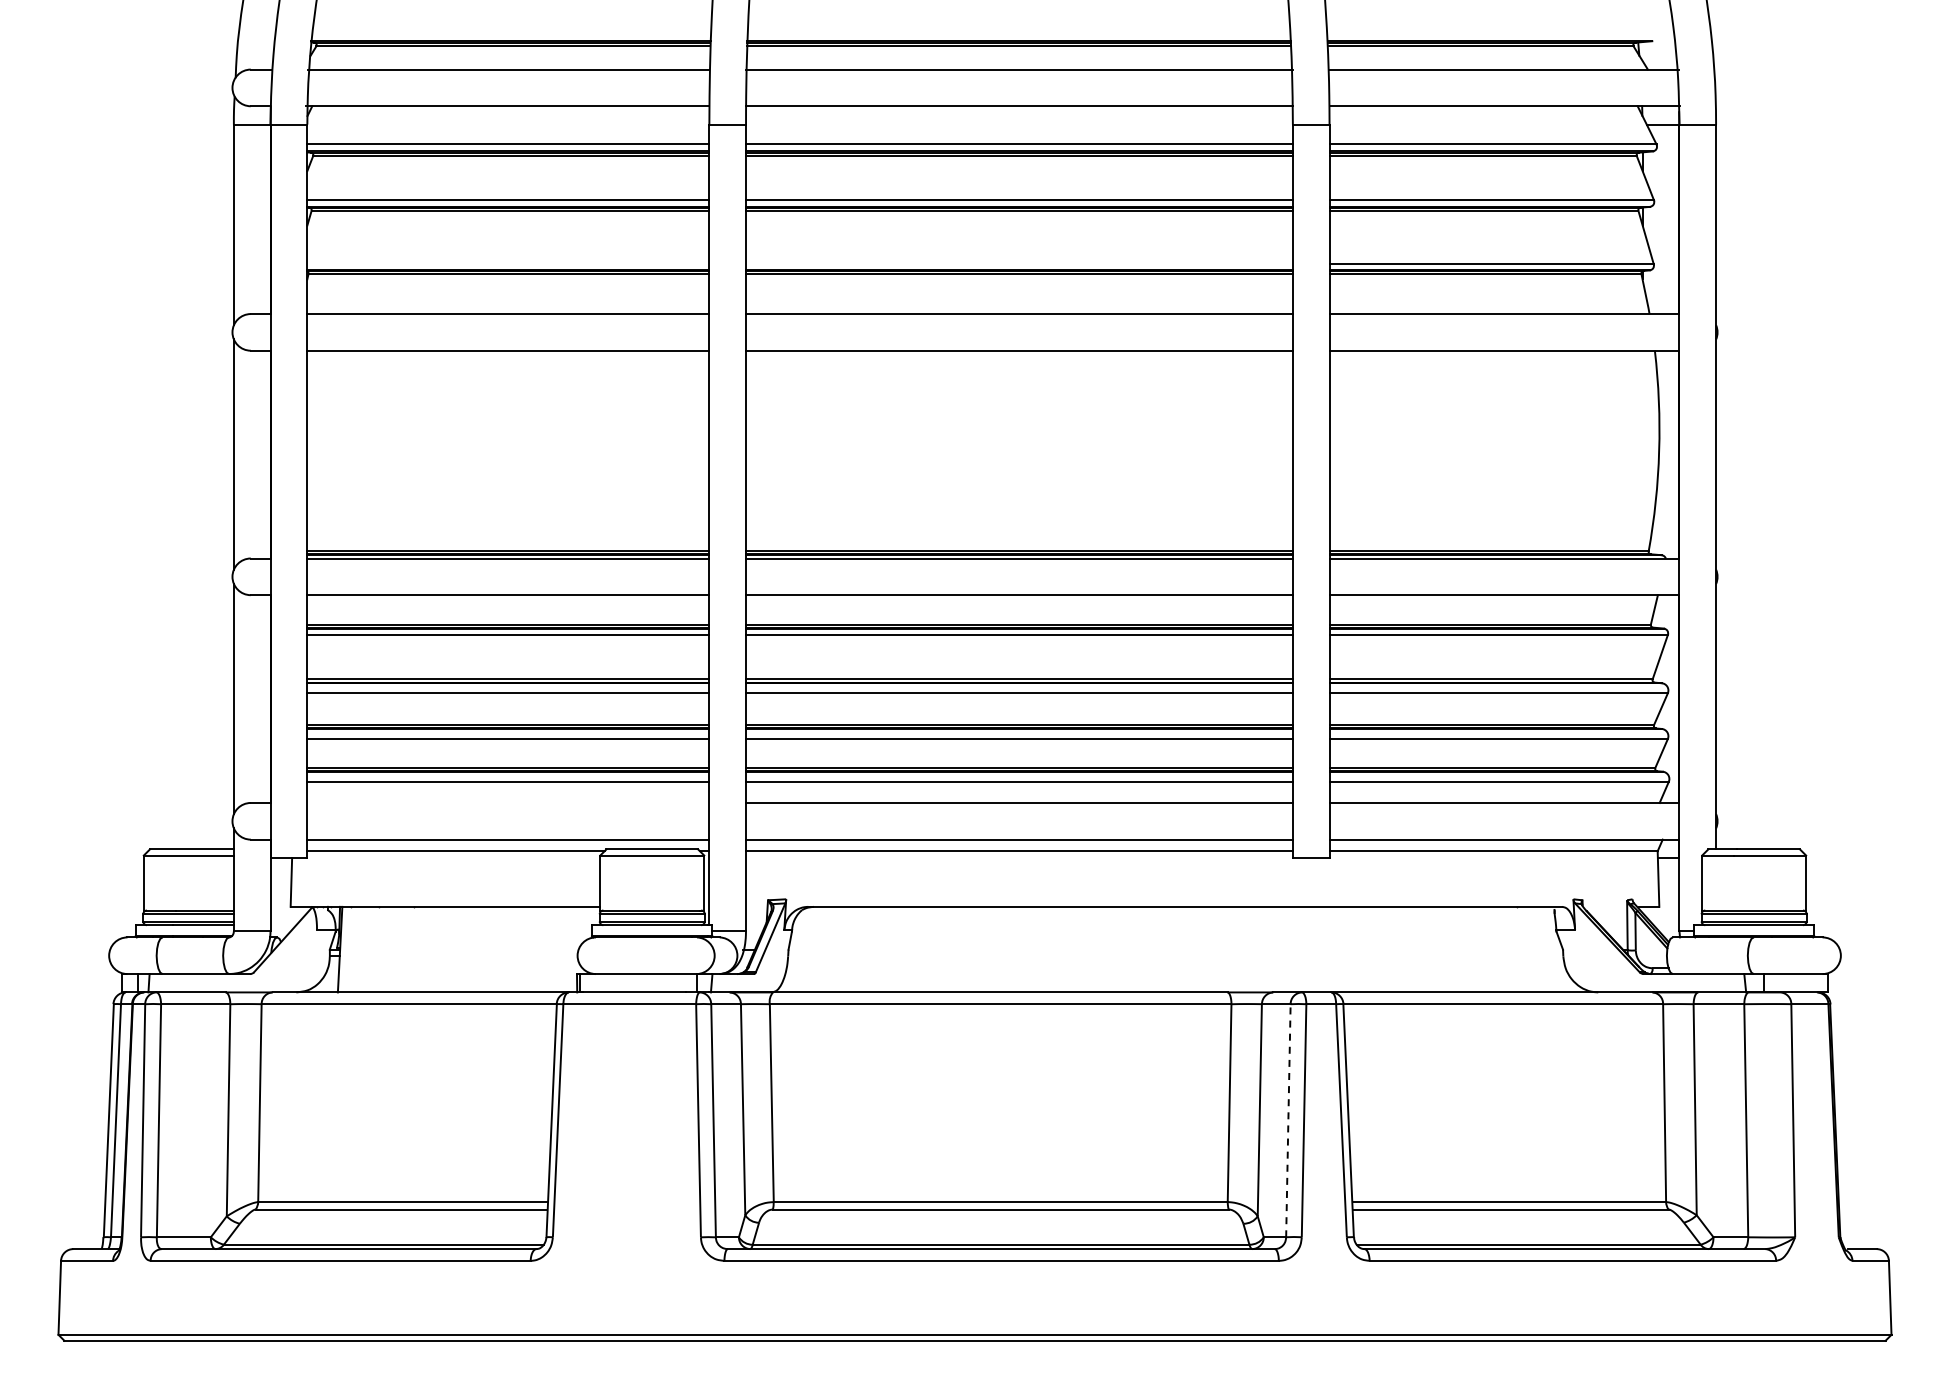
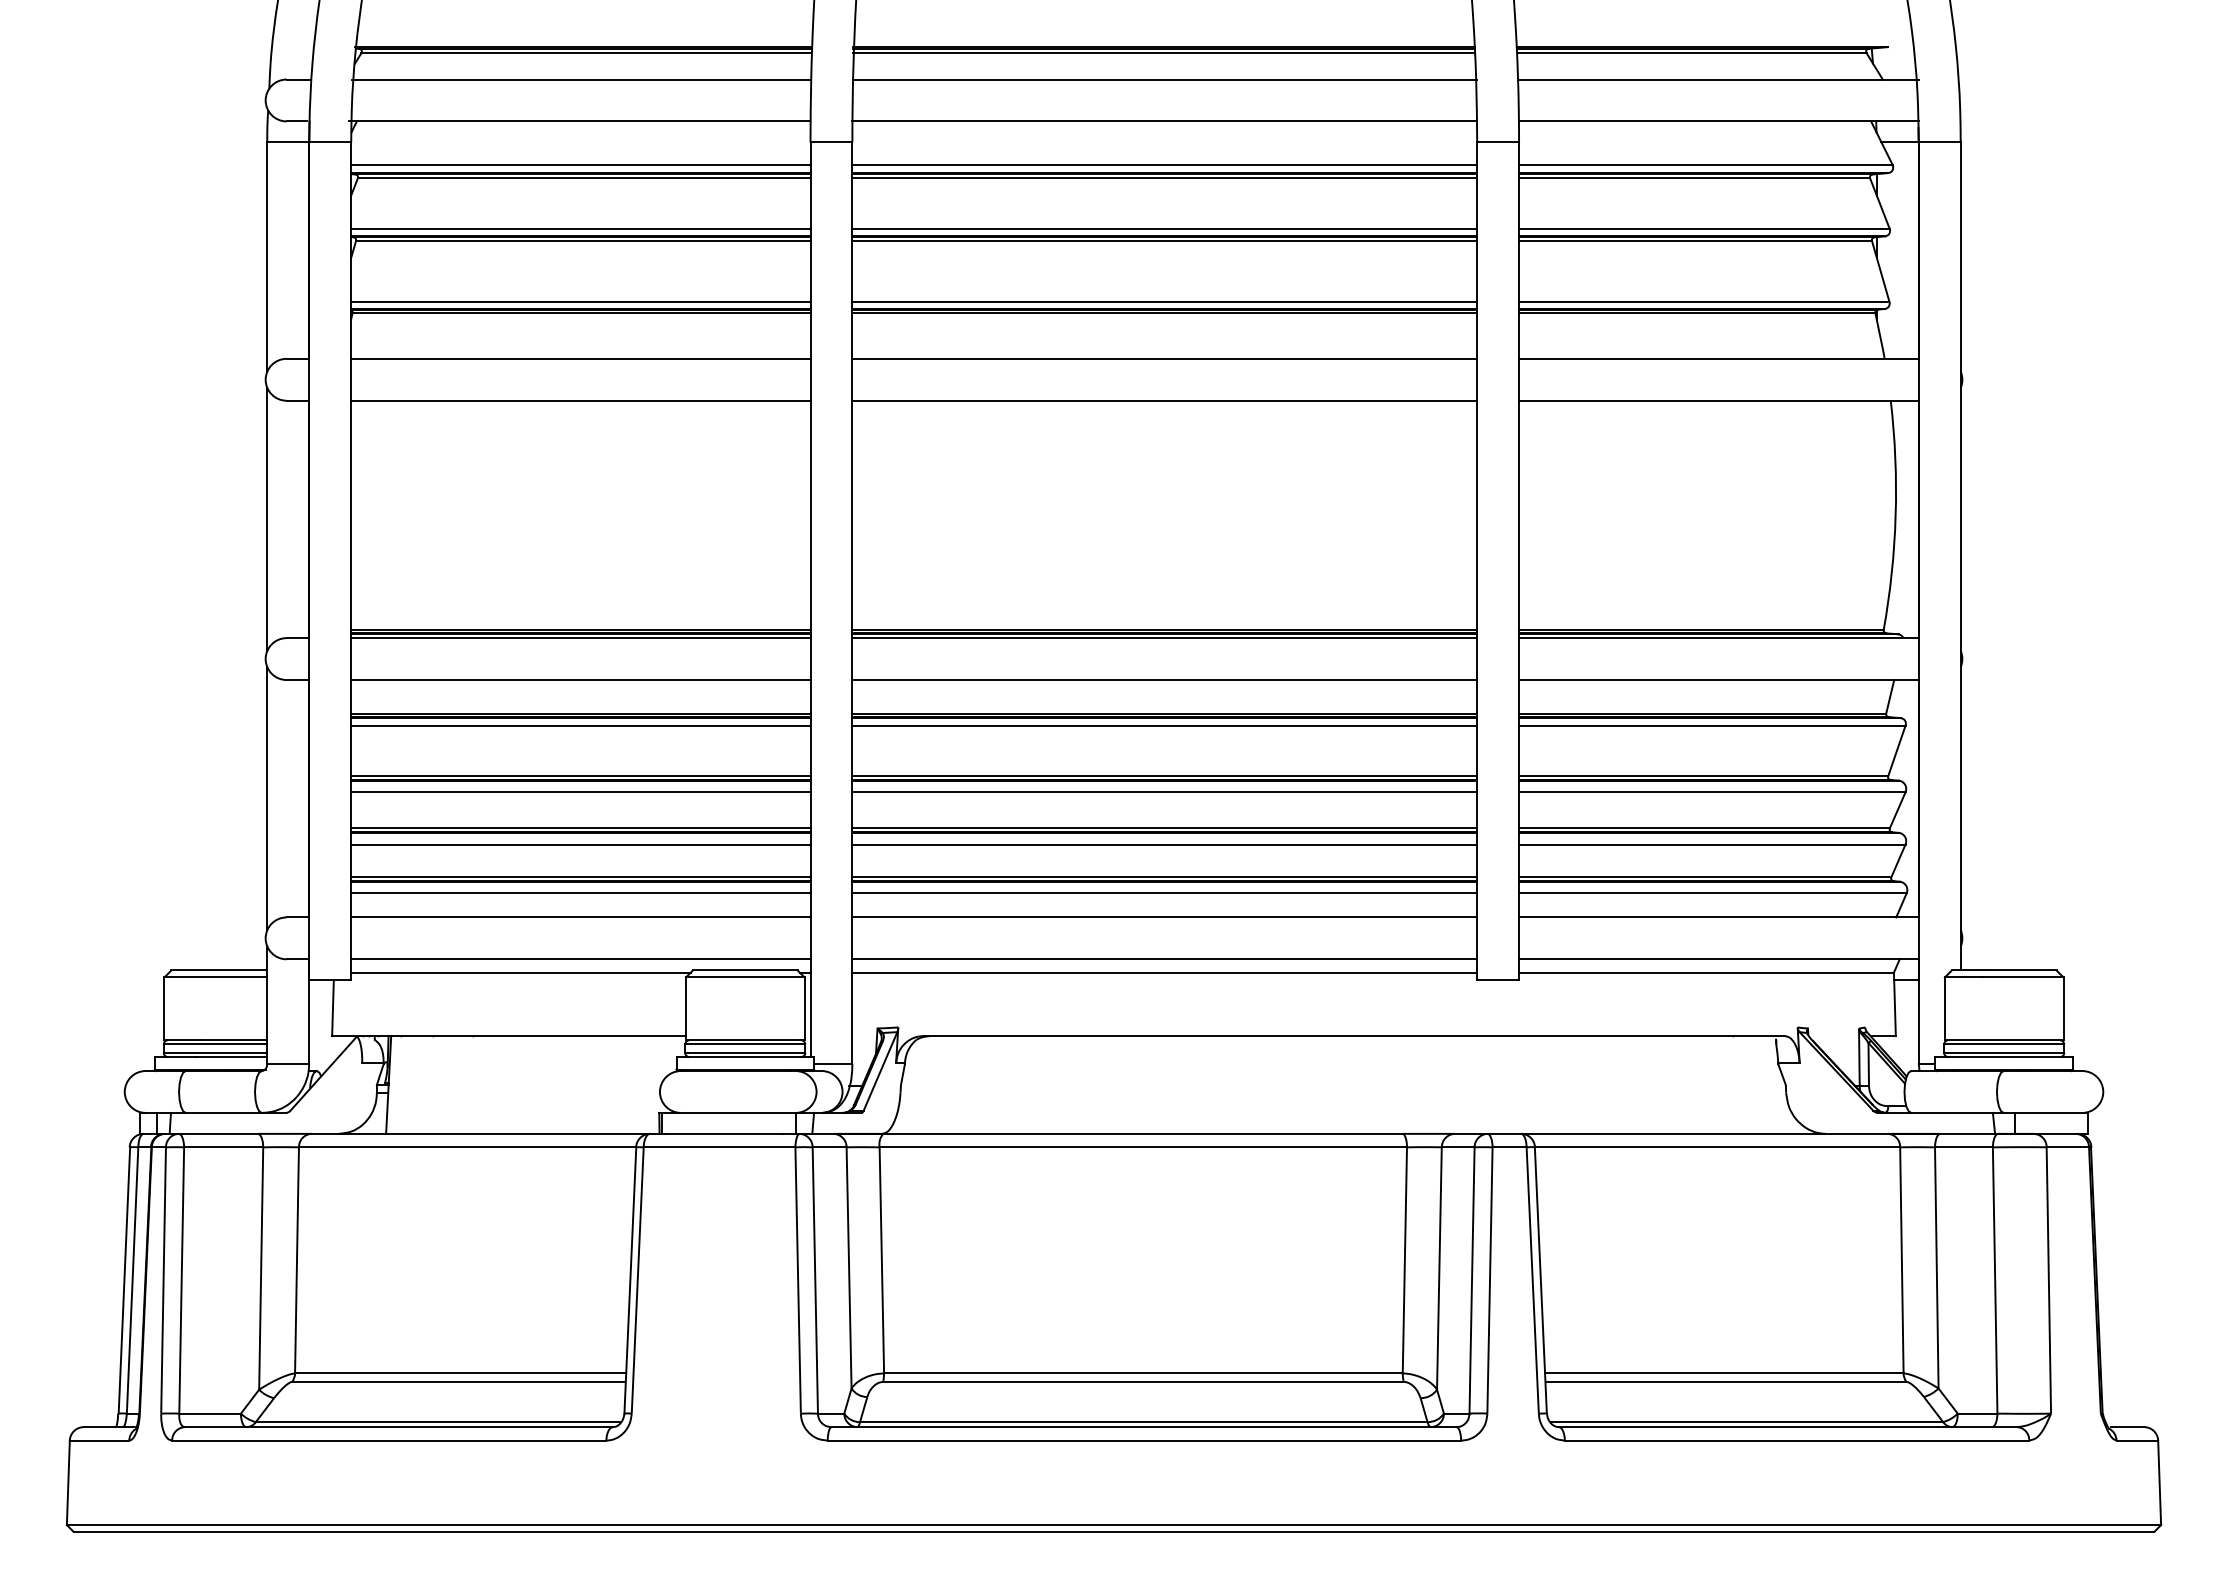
line: (508, 264) -> (581, 302), added
line: (1019, 264) -> (1164, 302), added
line: (508, 802) -> (581, 916), added
line: (1288, 1121) -> (1472, 1281), dashed -> solid

